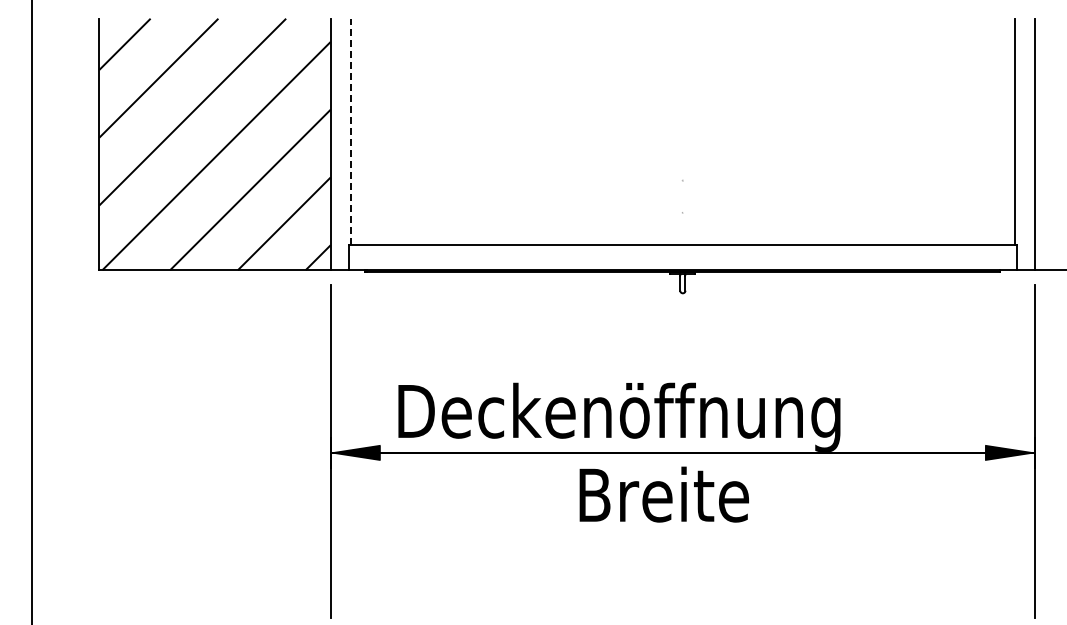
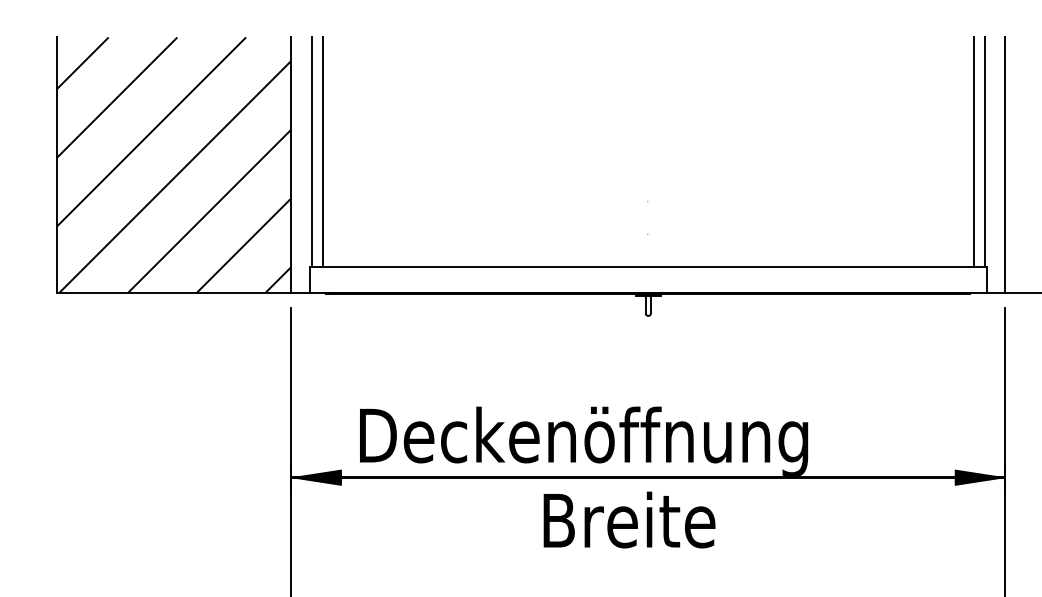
line: (350, 131) -> (311, 151), dashed -> solid
line: (361, 131) -> (322, 151), added
line: (1003, 131) -> (973, 151), added

